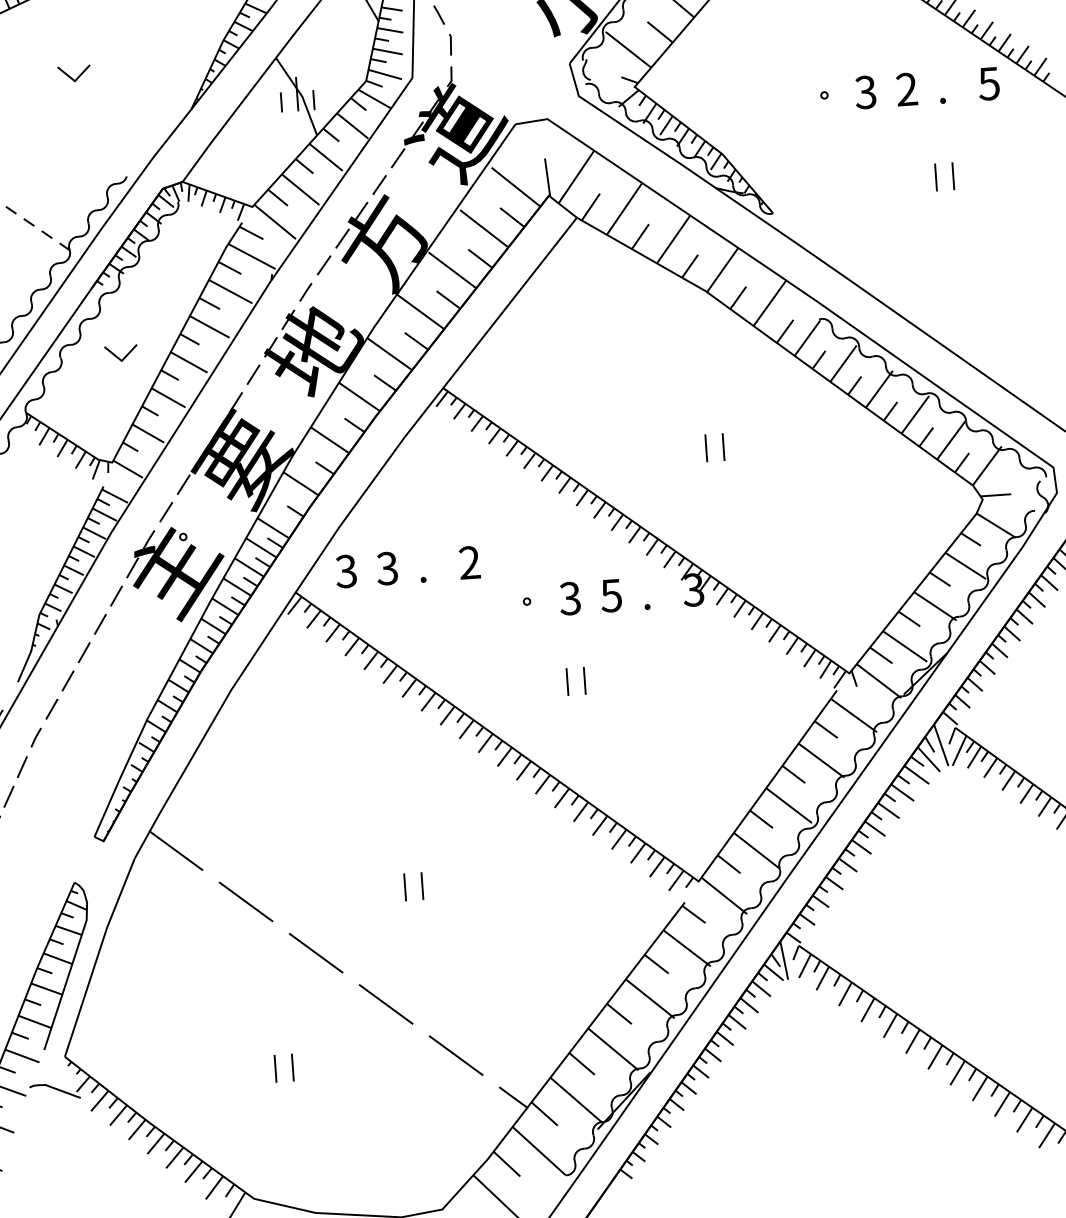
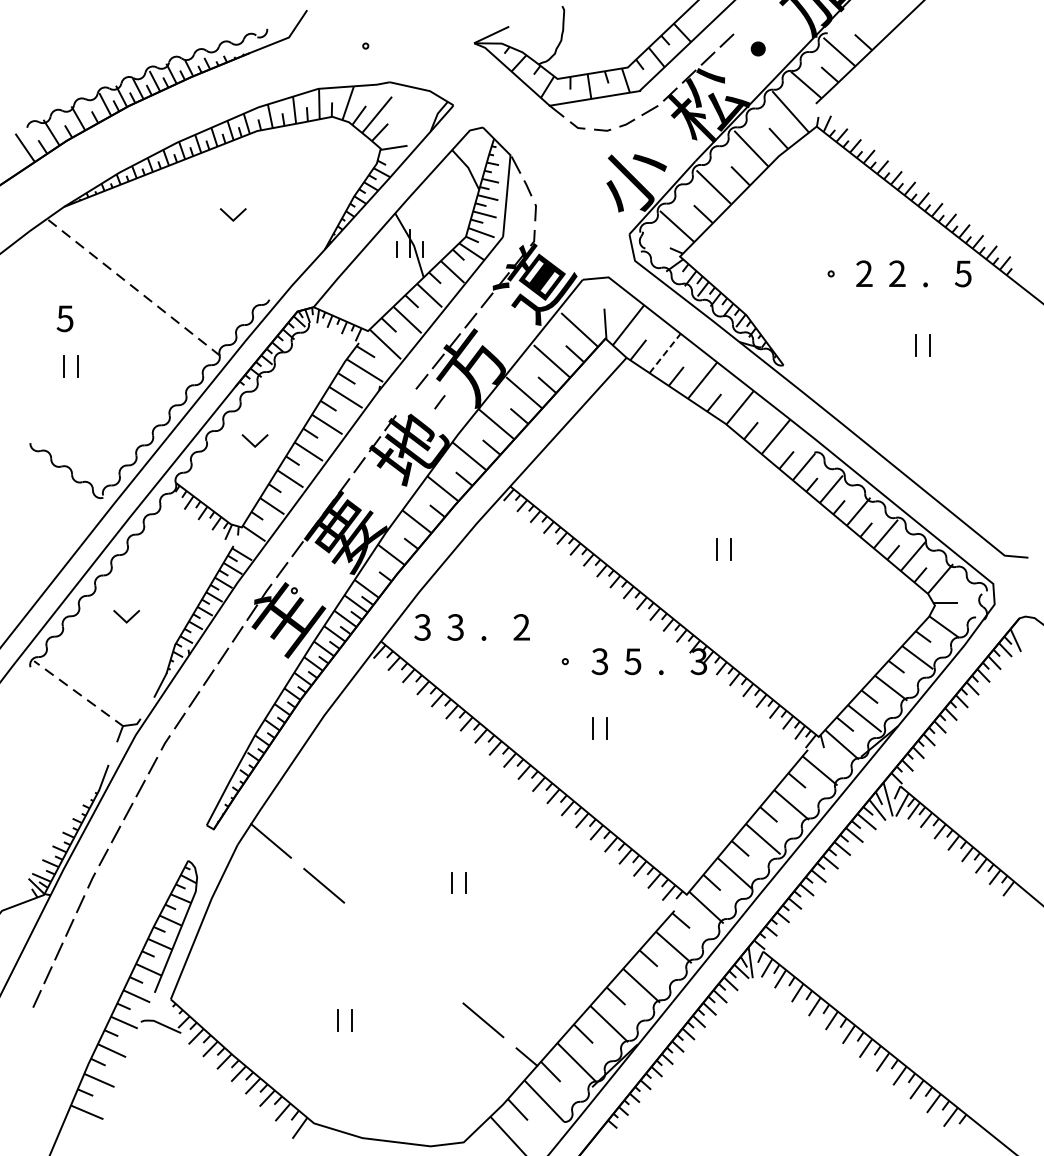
text: (865, 91) -> (864, 273), 3 -> 2
line: (624, 208) -> (665, 353), solid -> dashed
line: (305, 292) -> (439, 402), moved
line: (316, 952) -> (377, 930), removed
line: (386, 1004) -> (430, 975), removed

